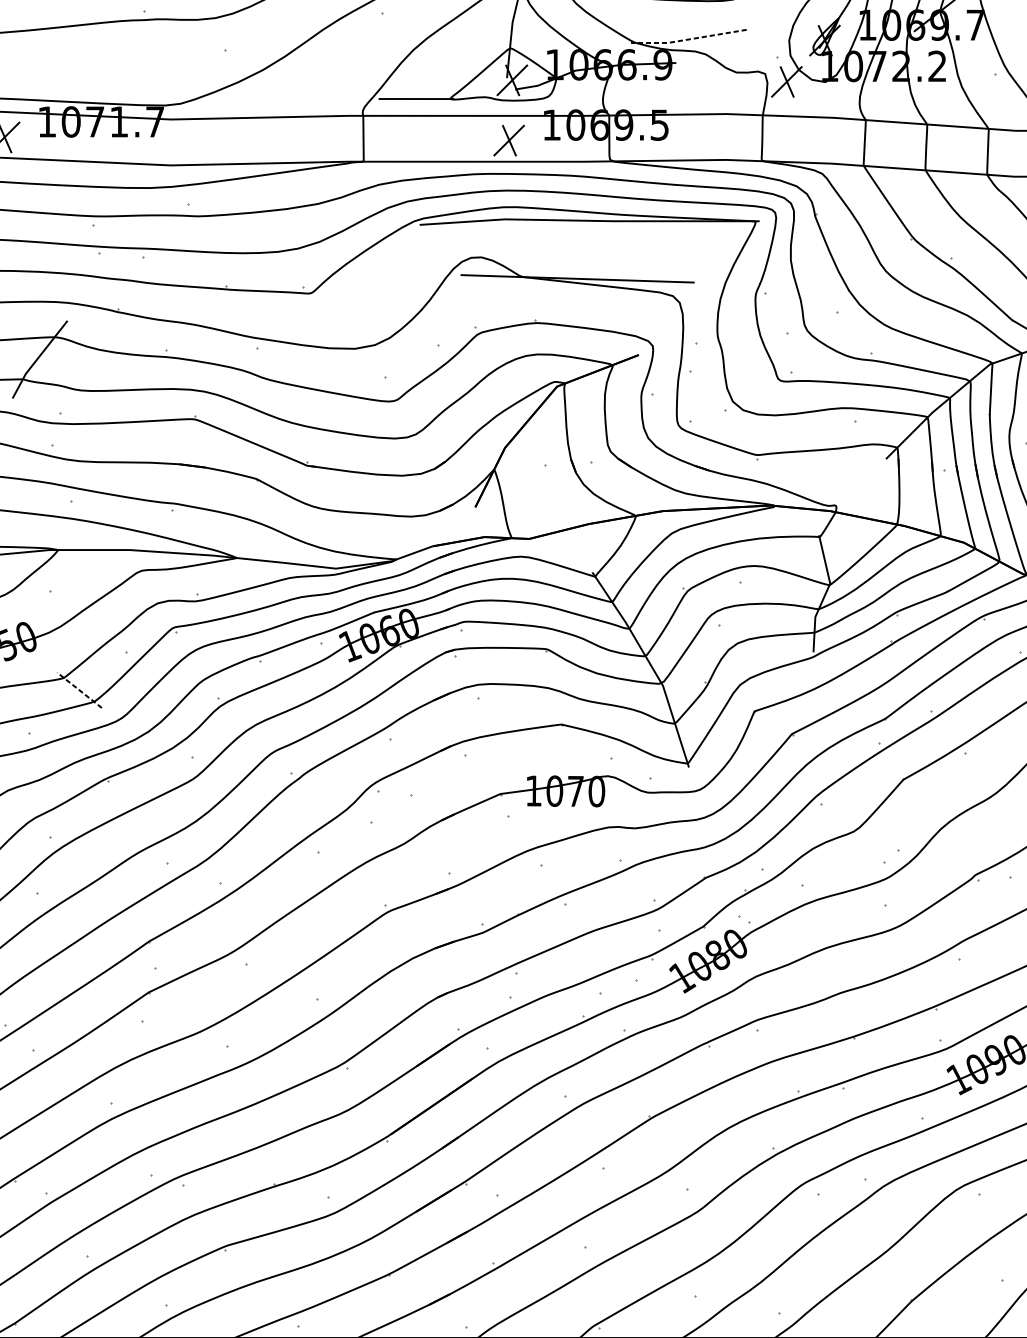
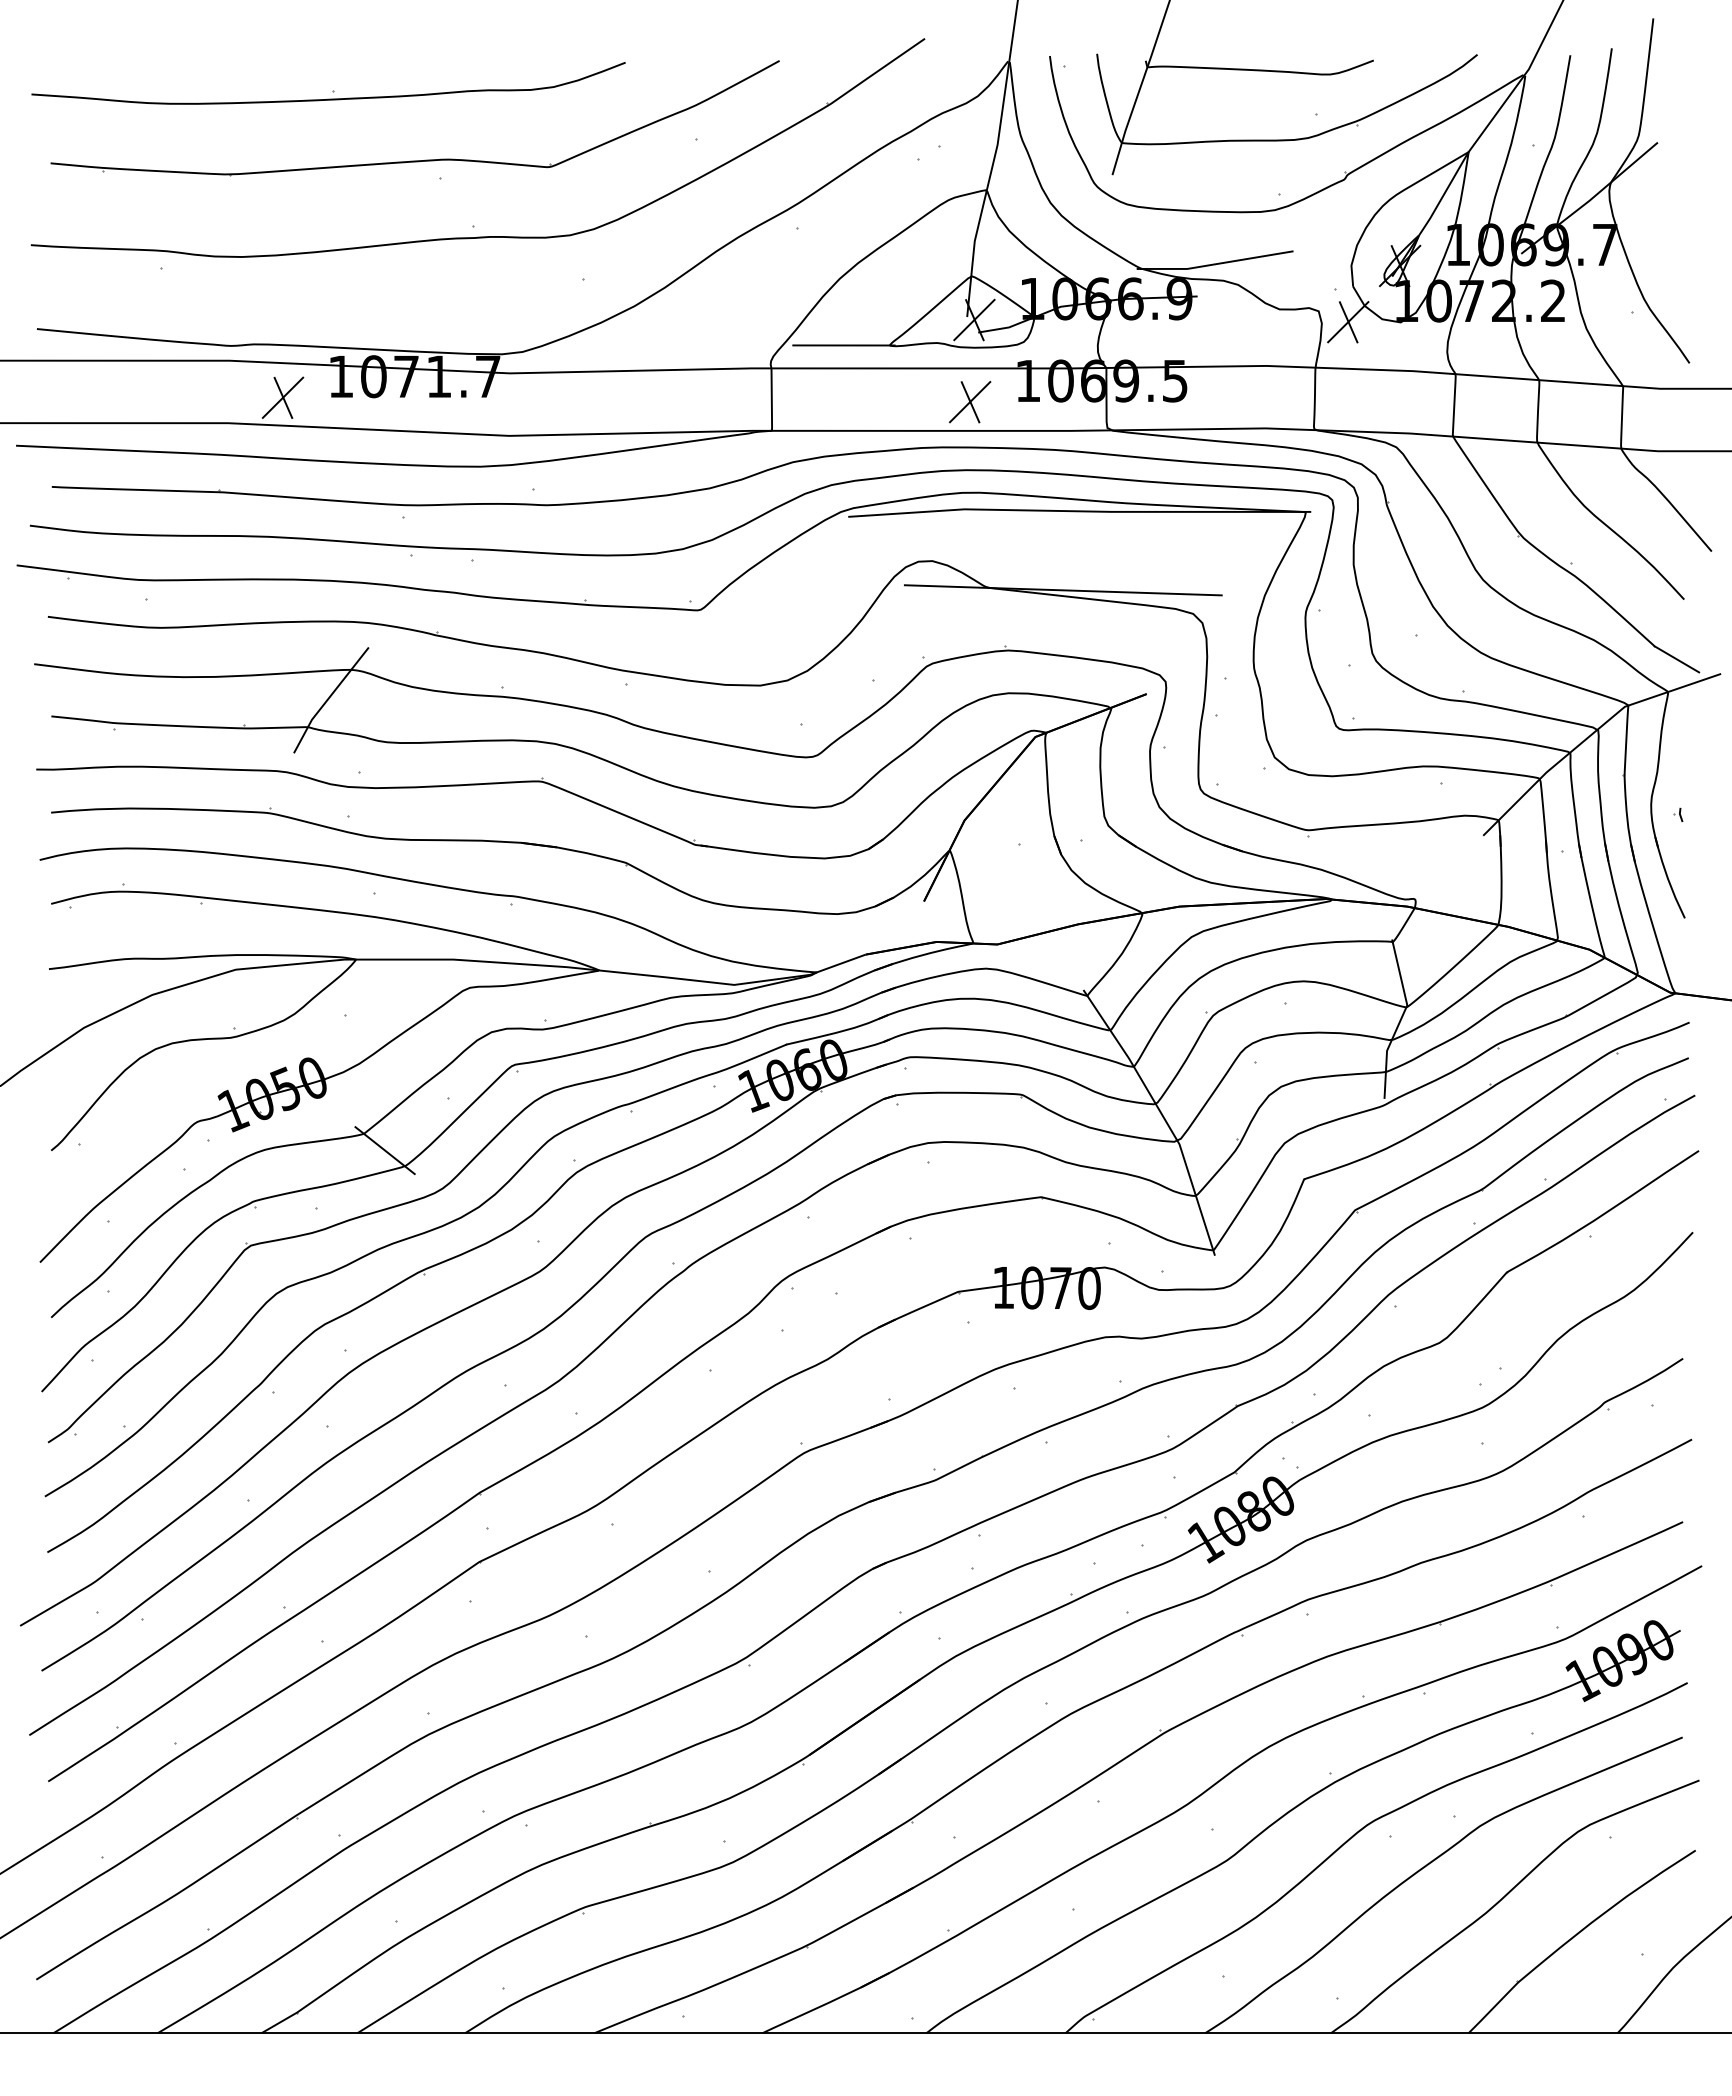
line: (688, 39) -> (1214, 264), dashed -> solid
line: (79, 690) -> (385, 1150), dashed -> solid

